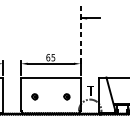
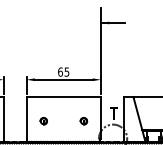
line: (80, 34) -> (101, 43), dashed -> solid

